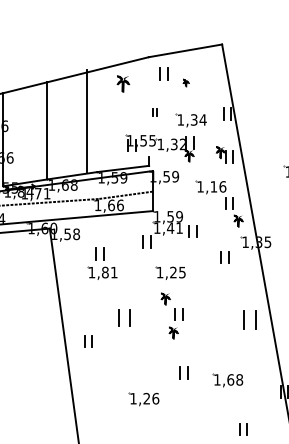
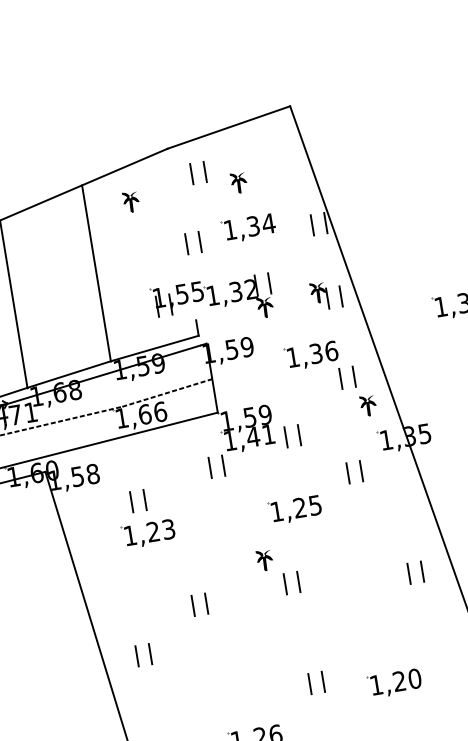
part: (186, 82) -> (239, 181), size x1.67
part: (123, 83) -> (131, 201), size x0.71
part: (154, 112) -> (192, 242), size x1.67
part: (190, 120) -> (247, 228), moved
line: (87, 121) -> (97, 273), moved
text: (213, 186) -> (315, 353), 1,16 -> 1,36
text: (109, 272) -> (160, 530), 1,81 -> 1,23
part: (170, 272) -> (294, 508), moved
part: (124, 317) -> (199, 603), size x0.71
part: (249, 319) -> (414, 572), size x0.62
part: (173, 332) -> (287, 615), removed
text: (235, 379) -> (407, 679), 1,68 -> 1,20

